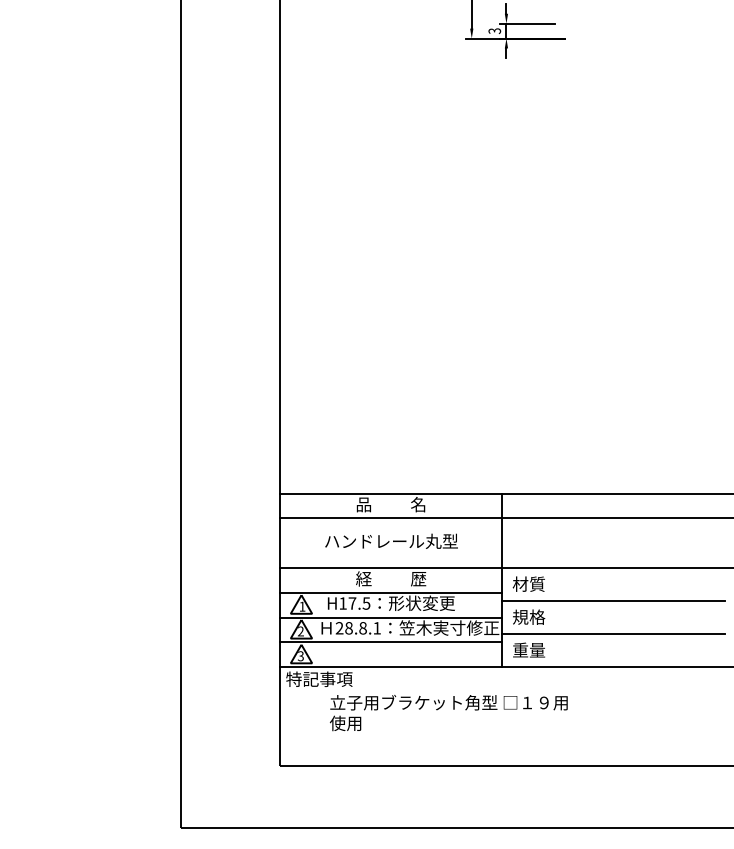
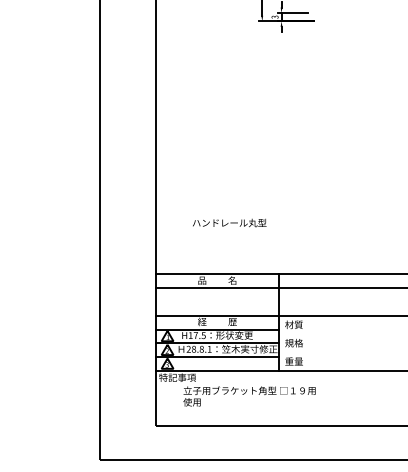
text: (391, 540) -> (229, 222), moved
line: (614, 601) -> (341, 334), removed
line: (614, 633) -> (341, 352), removed

